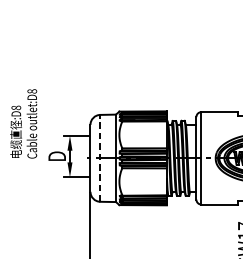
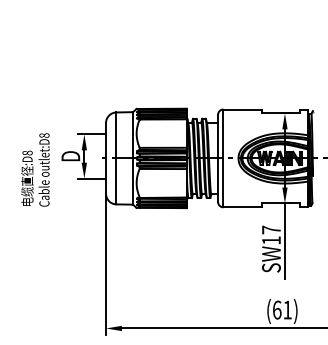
text: (23, 123) -> (35, 169), moved
line: (100, 158) -> (116, 158), dashed -> solid

